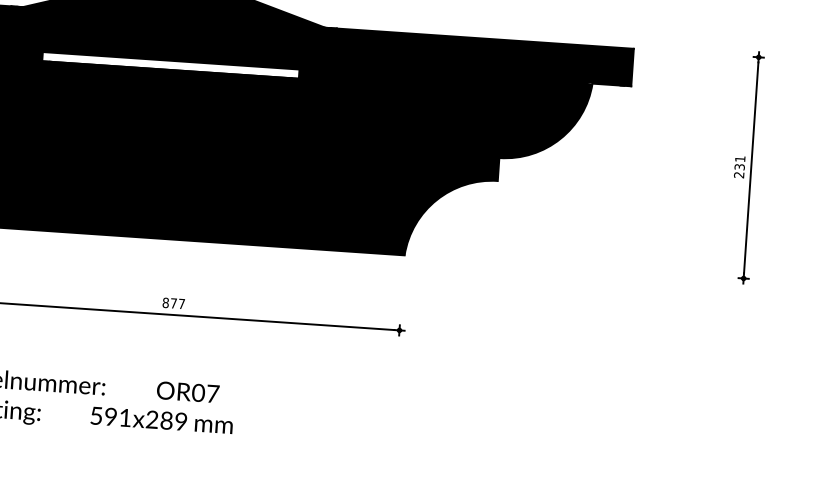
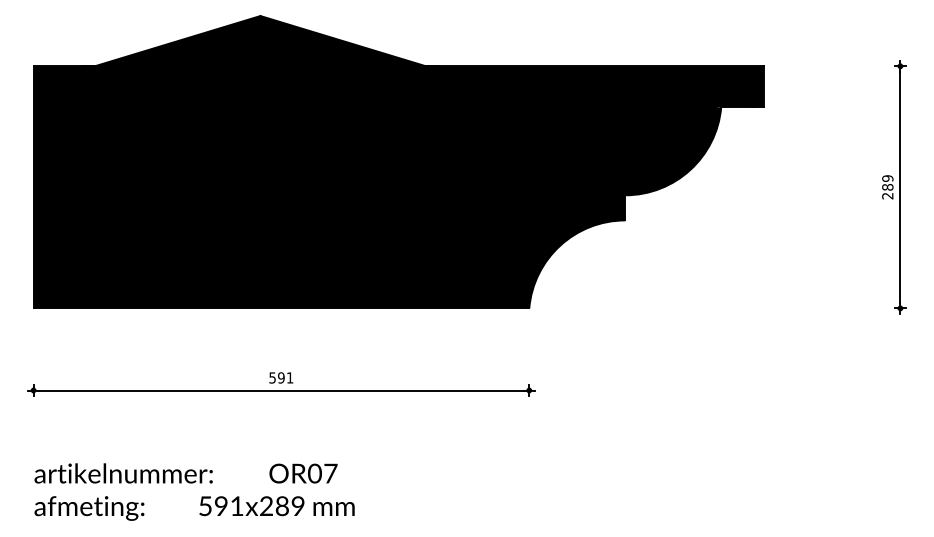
fill: (170, 65) -> (260, 118), added
text: (739, 162) -> (887, 182), 231 -> 289
text: (173, 303) -> (281, 377), 877 -> 591

